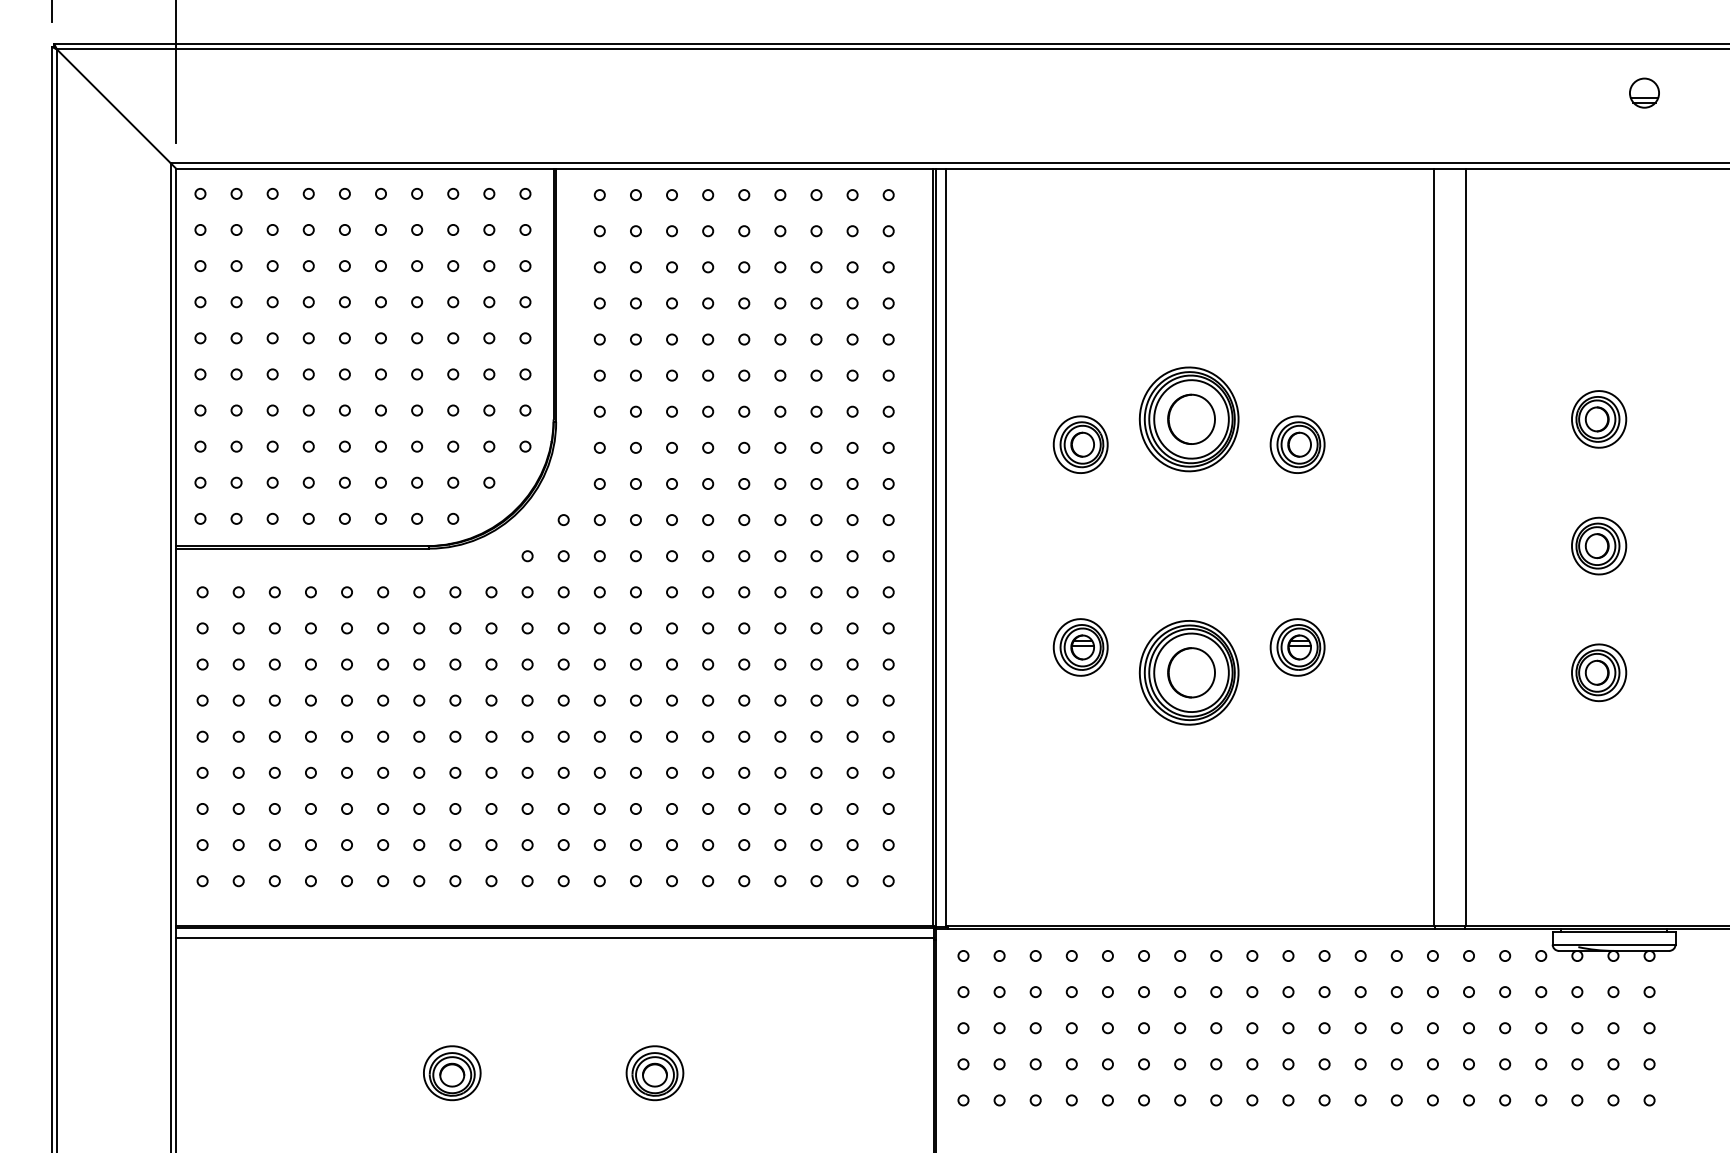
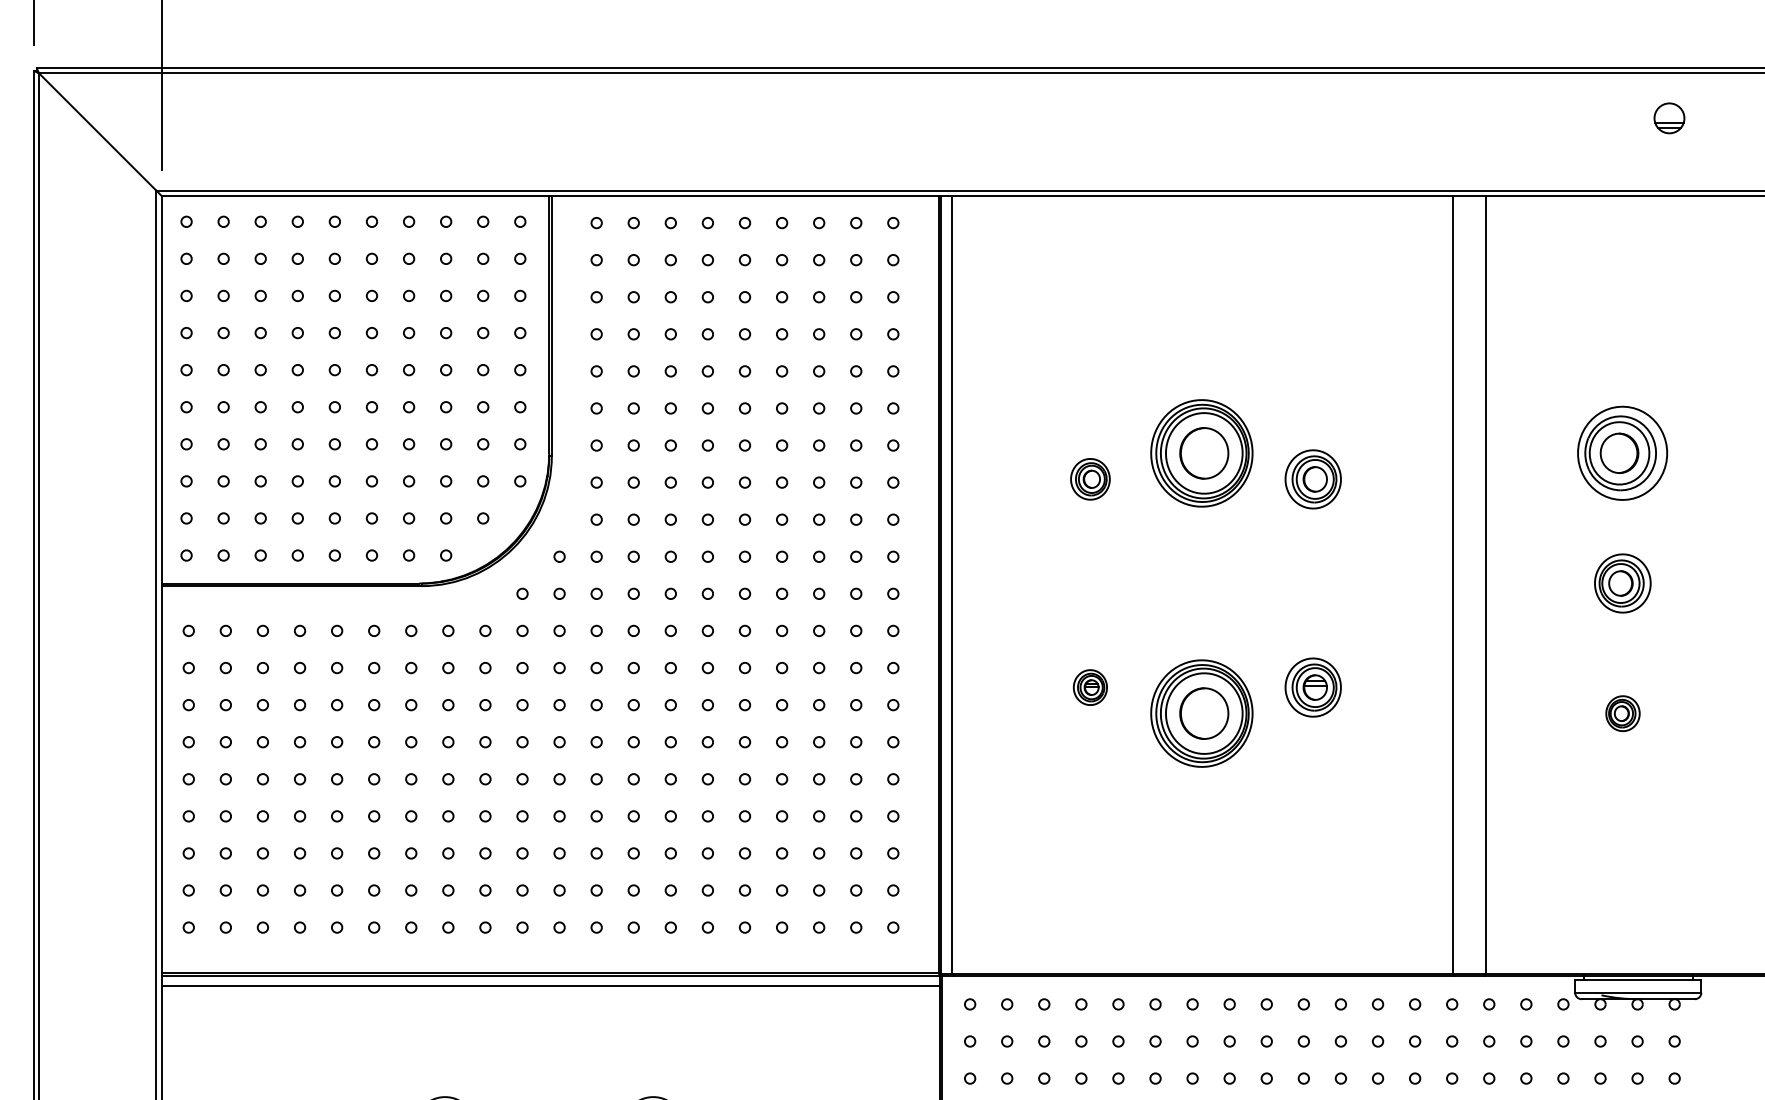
part: (1599, 419) -> (1623, 453), size x1.6
part: (1080, 444) -> (1090, 479), size x0.7
part: (1080, 647) -> (1090, 687), size x0.6
part: (1599, 672) -> (1623, 713), size x0.6

